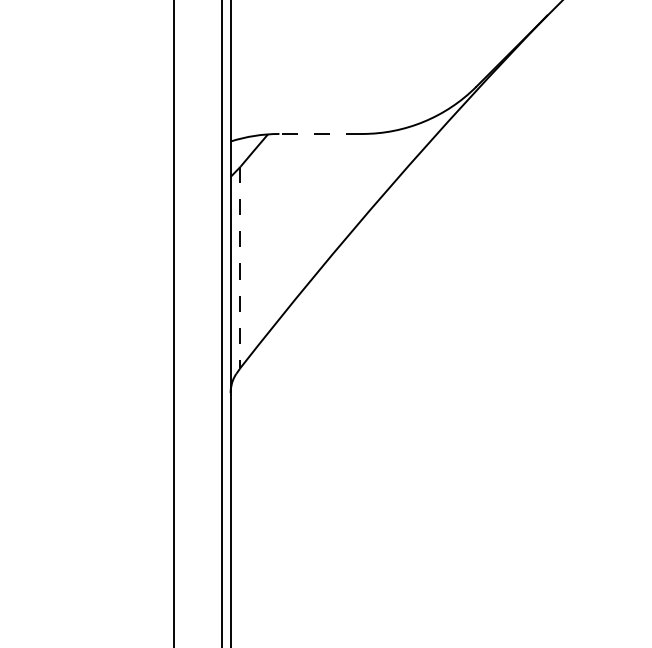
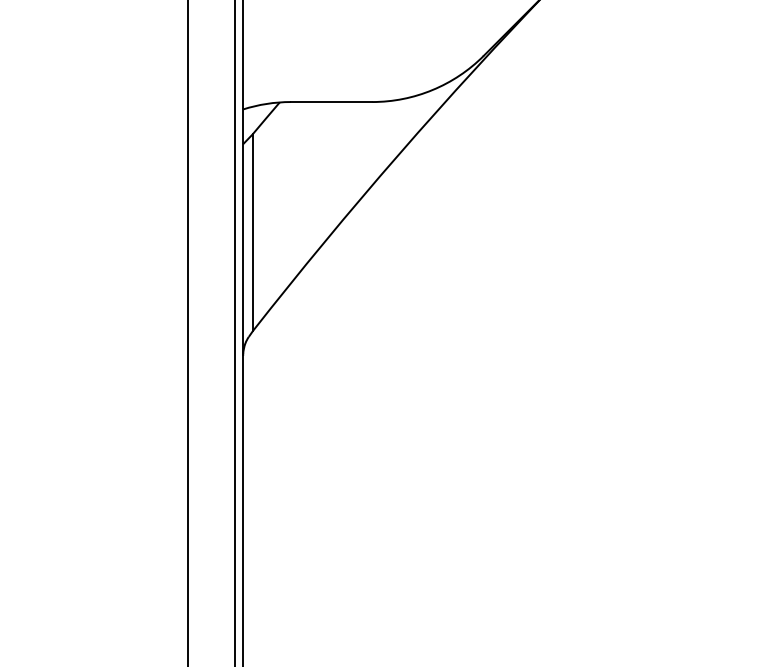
line: (320, 134) -> (331, 102), dashed -> solid
line: (240, 268) -> (252, 233), dashed -> solid

